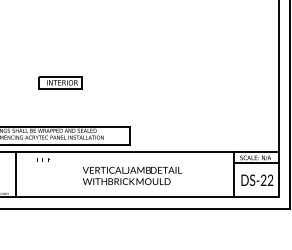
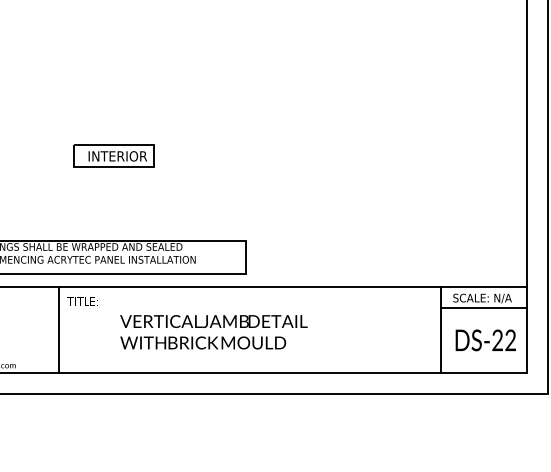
line: (16, 174) -> (59, 329), moved
text: (131, 175) -> (212, 331), moved

